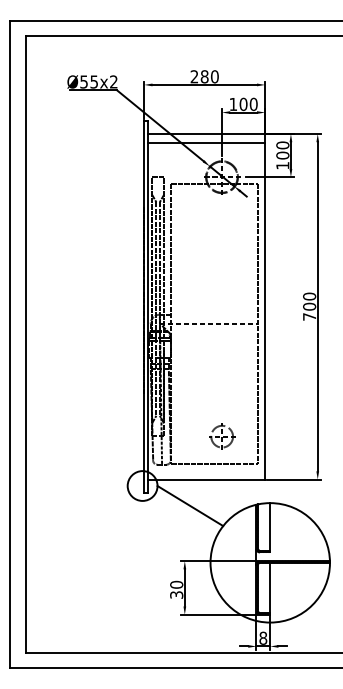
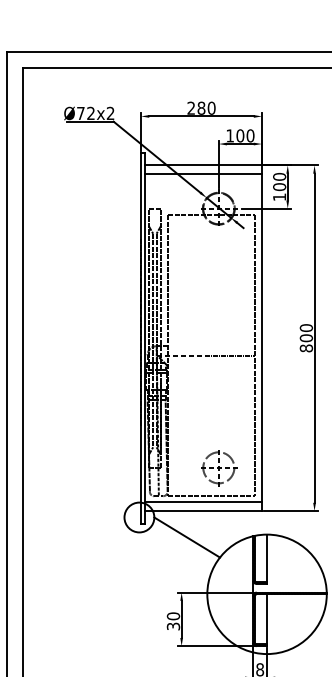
text: (88, 81) -> (85, 112), Ø55x2 -> Ø72x2
text: (309, 316) -> (306, 347), 700 -> 800
part: (222, 437) -> (219, 468), size x1.43
line: (206, 470) -> (203, 501), added

